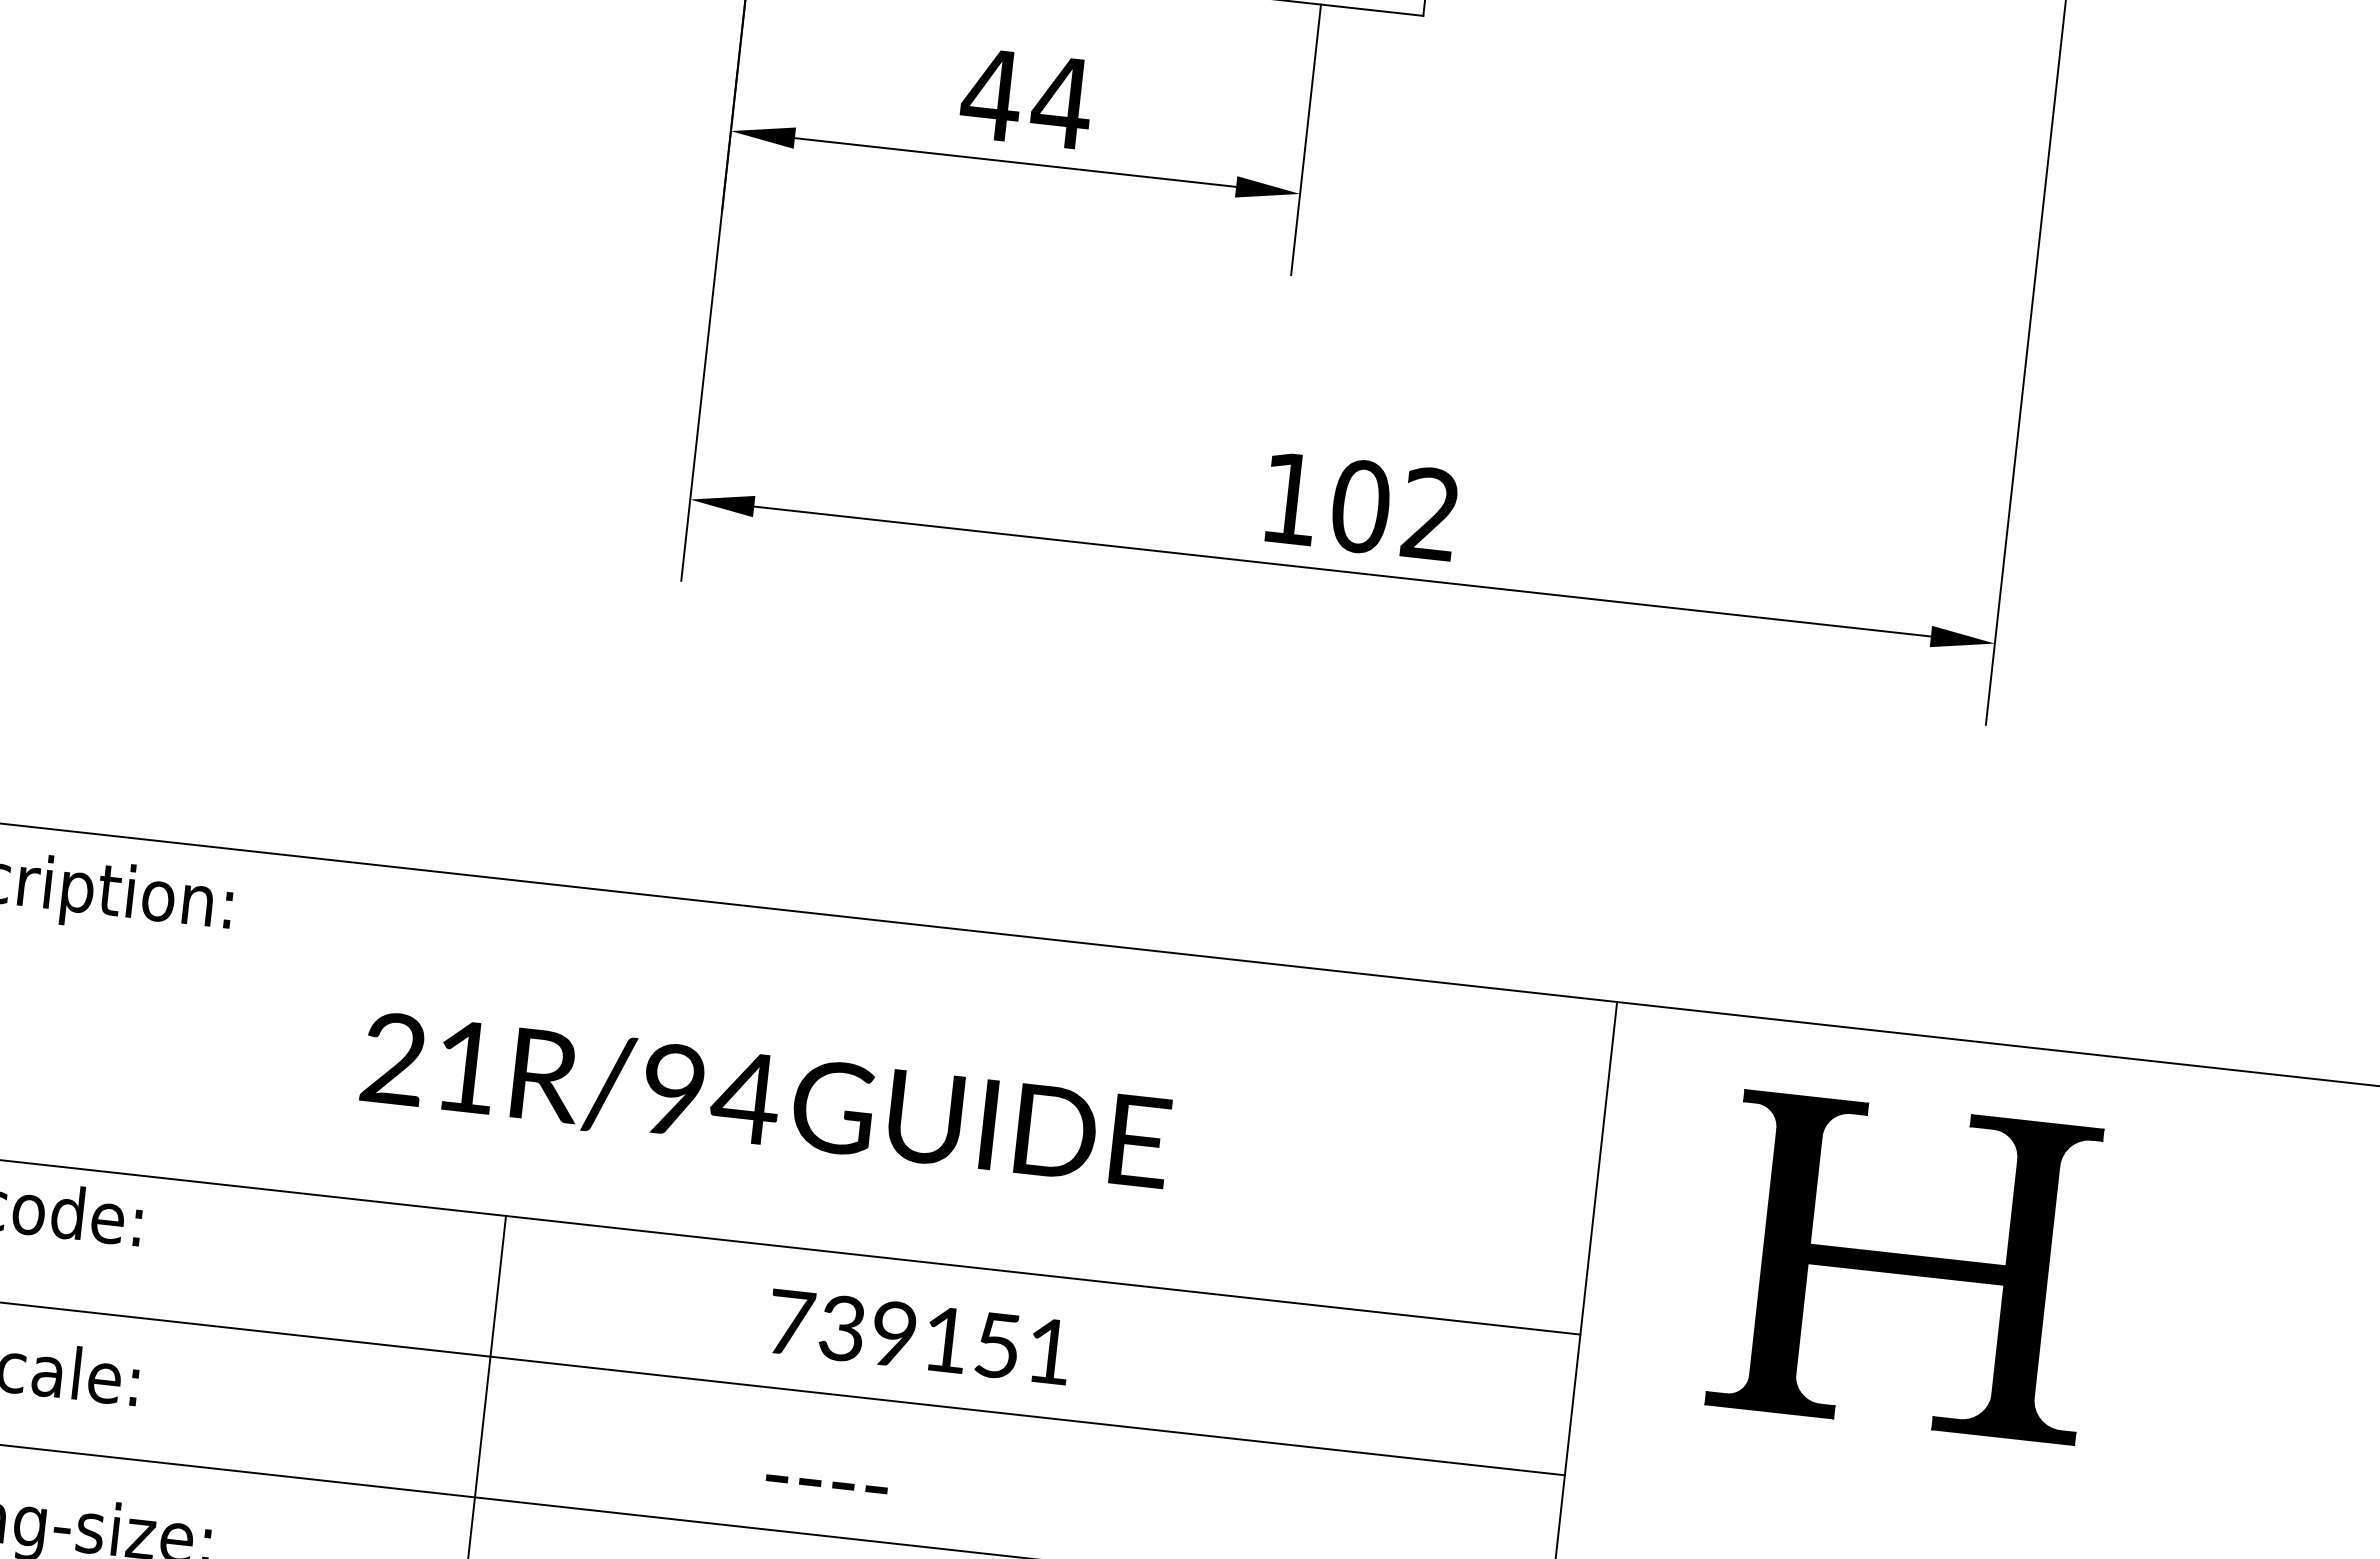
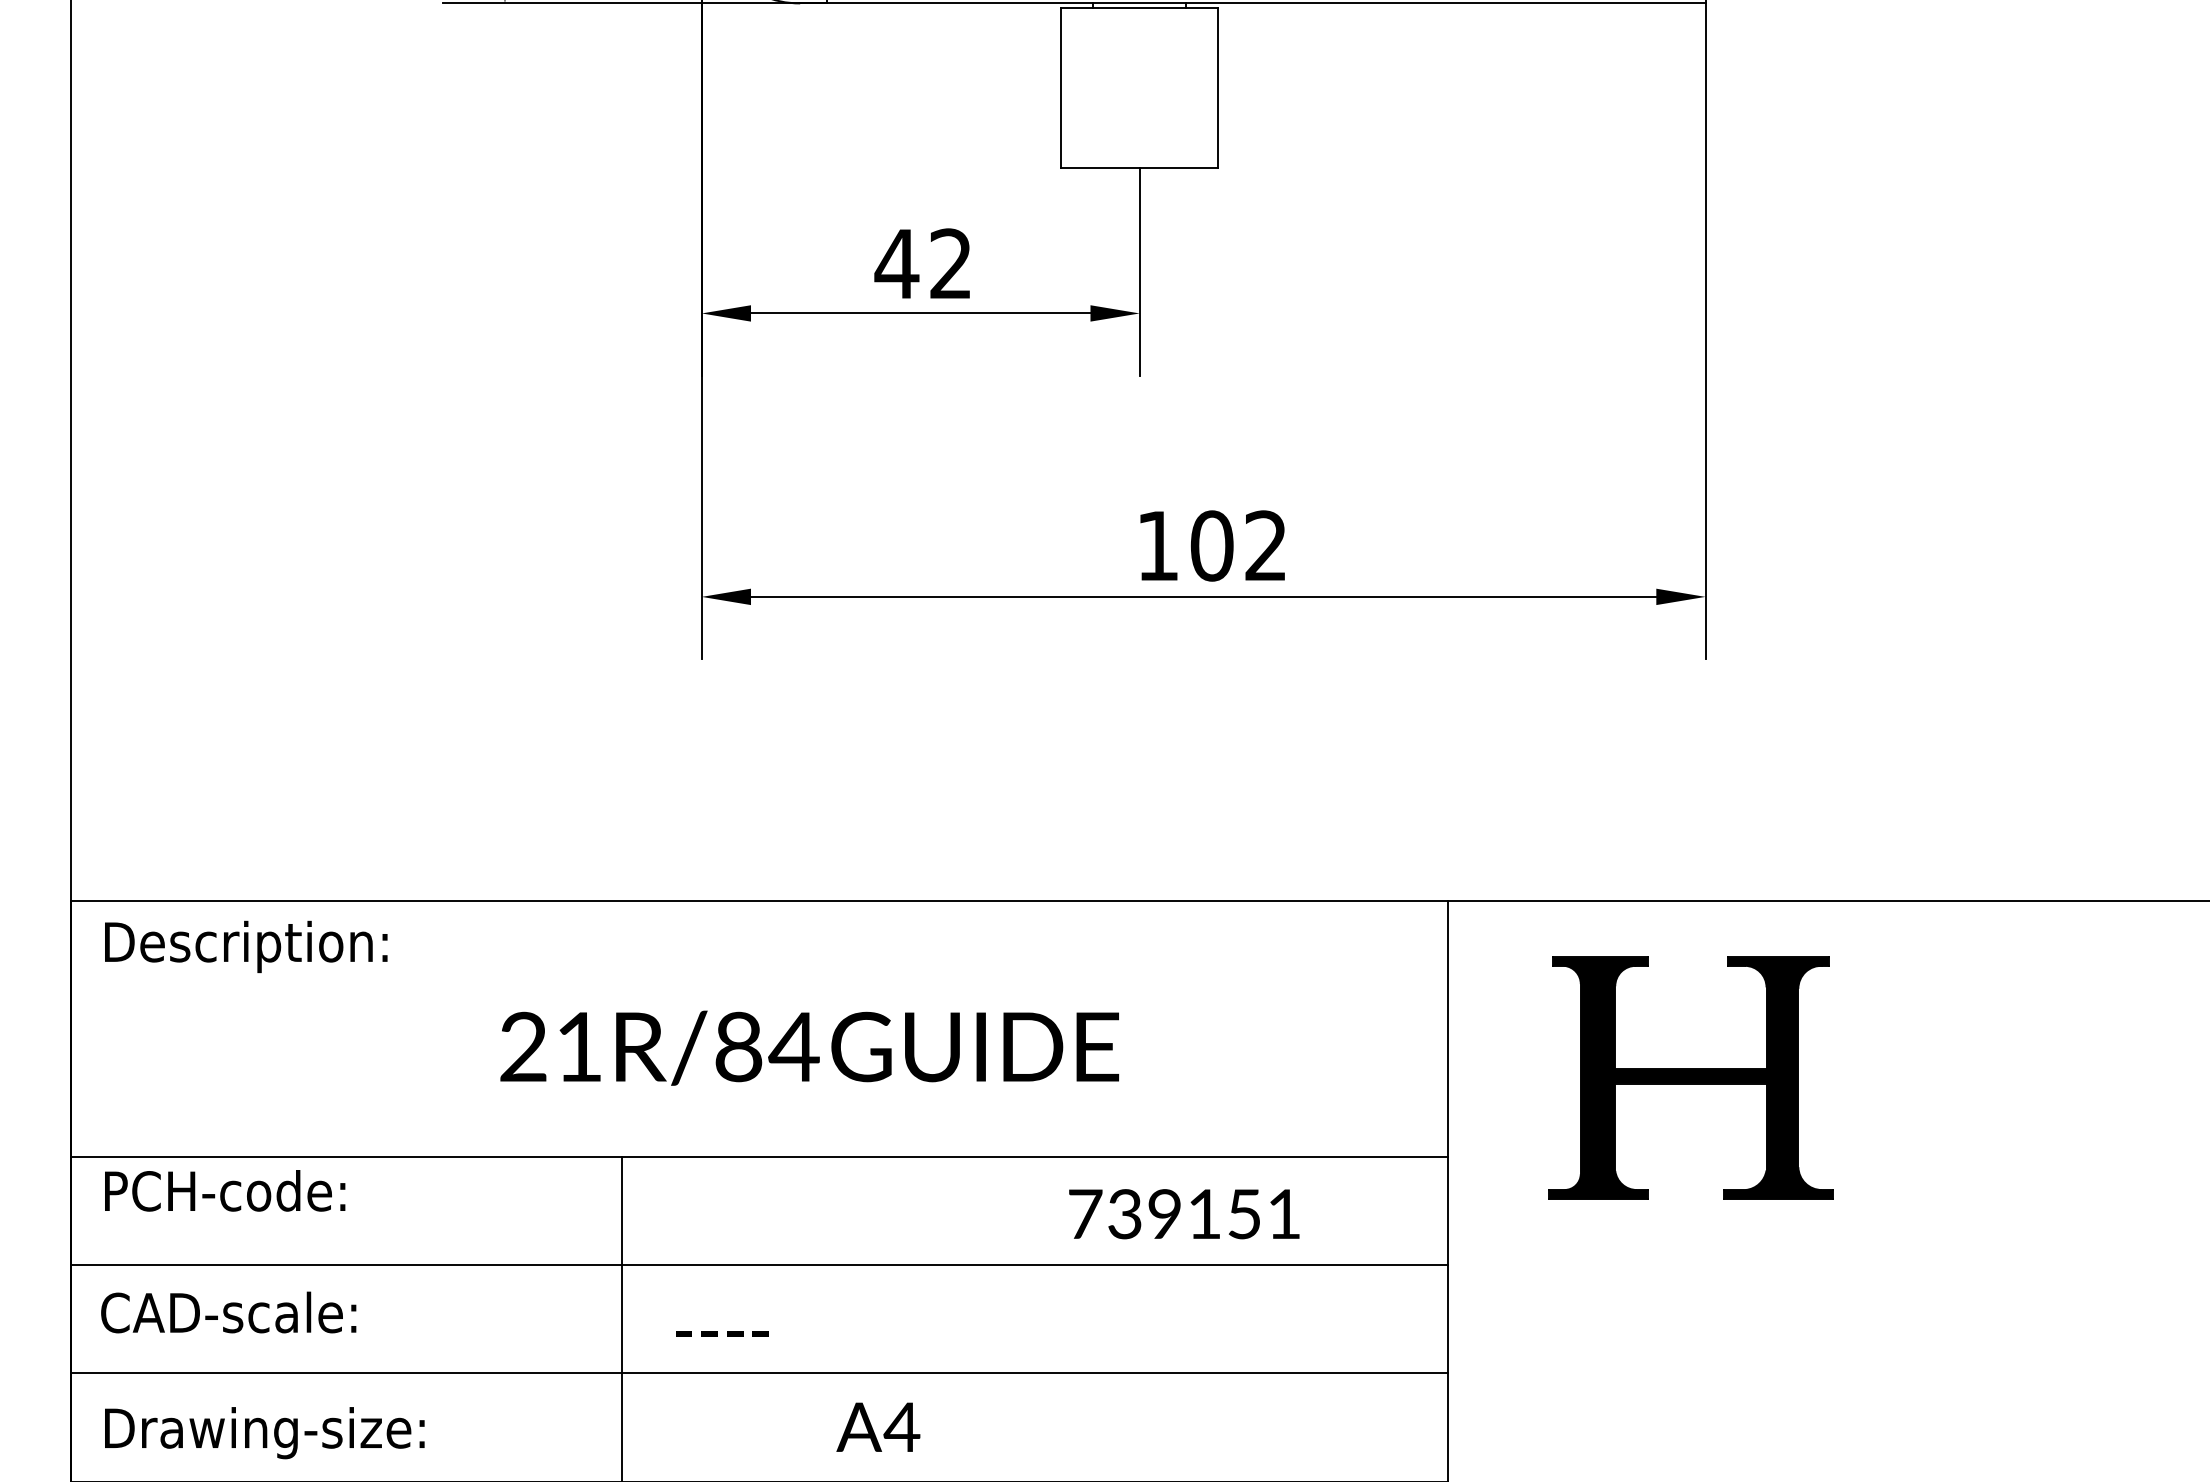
text: (1061, 101) -> (950, 263), 44 -> 42
text: (673, 1091) -> (738, 1048), 21R/94 -> 21R/84
text: (919, 1337) -> (1184, 1214), moved
text: (827, 1483) -> (722, 1333), moved

